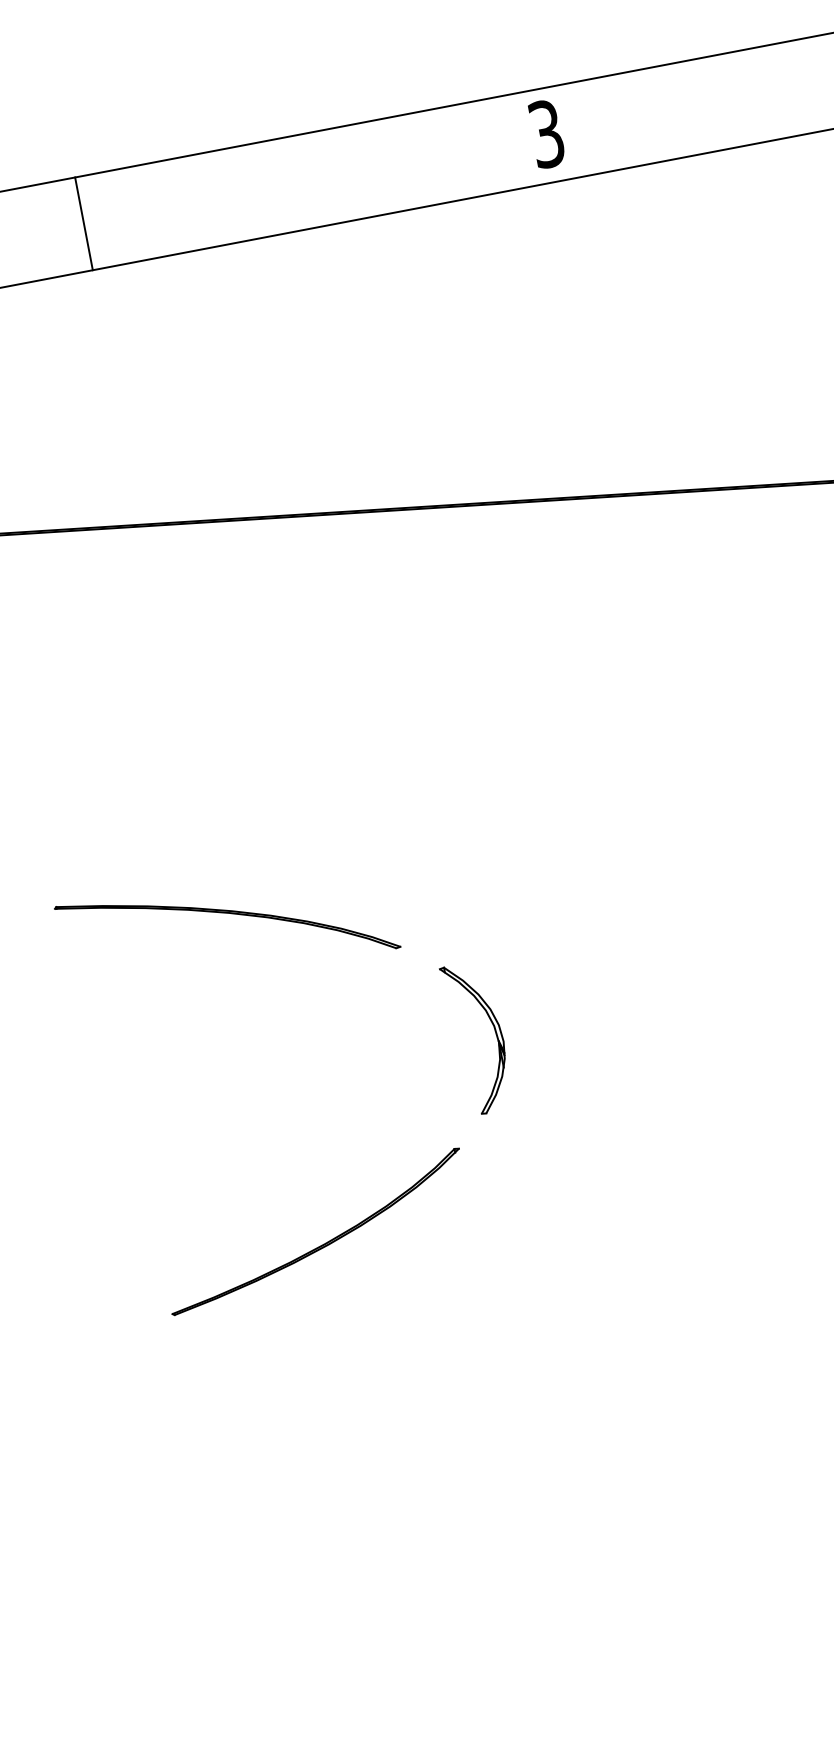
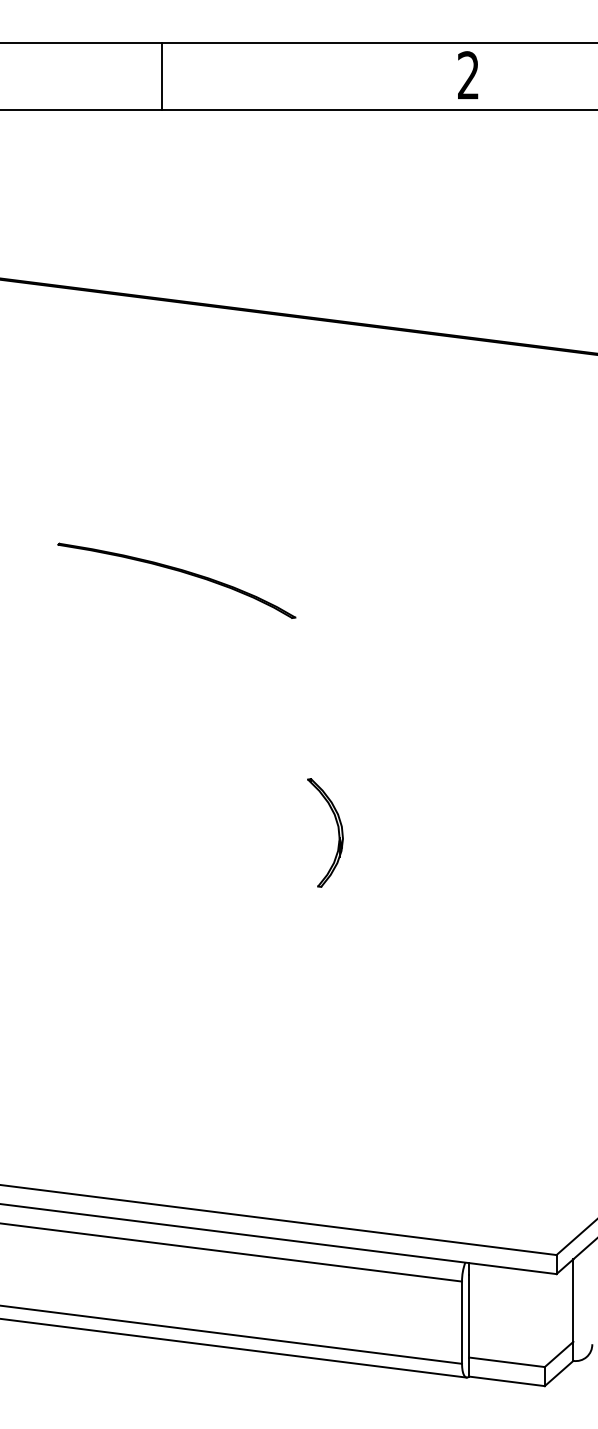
text: (546, 134) -> (468, 75), 3 -> 2
line: (84, 223) -> (162, 76), moved
part: (230, 914) -> (180, 572), moved
part: (493, 1030) -> (337, 829), moved
part: (321, 1244) -> (162, 823), removed

